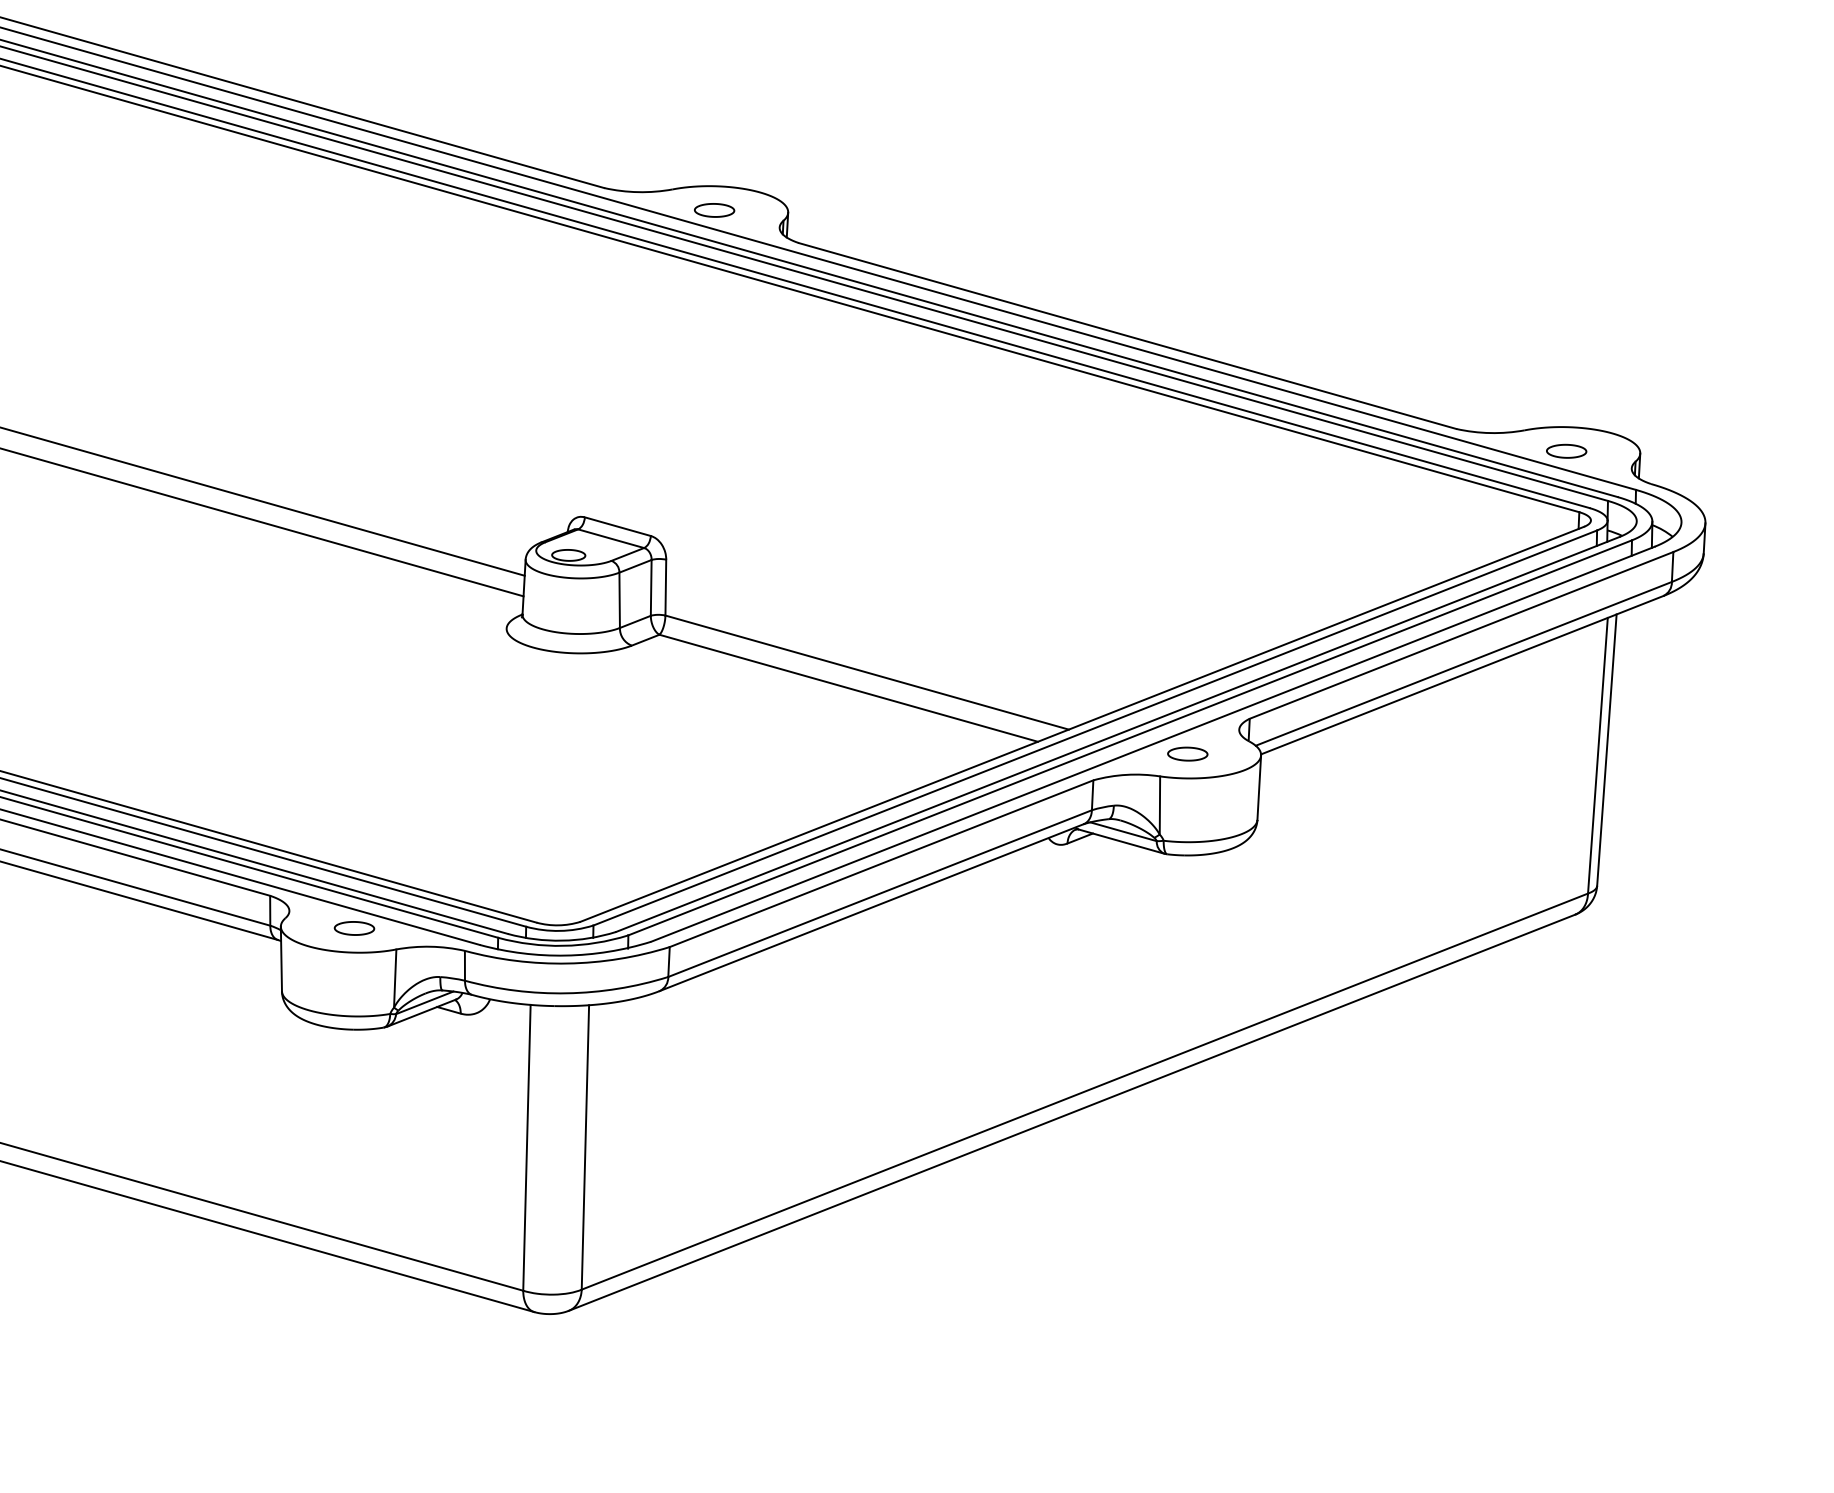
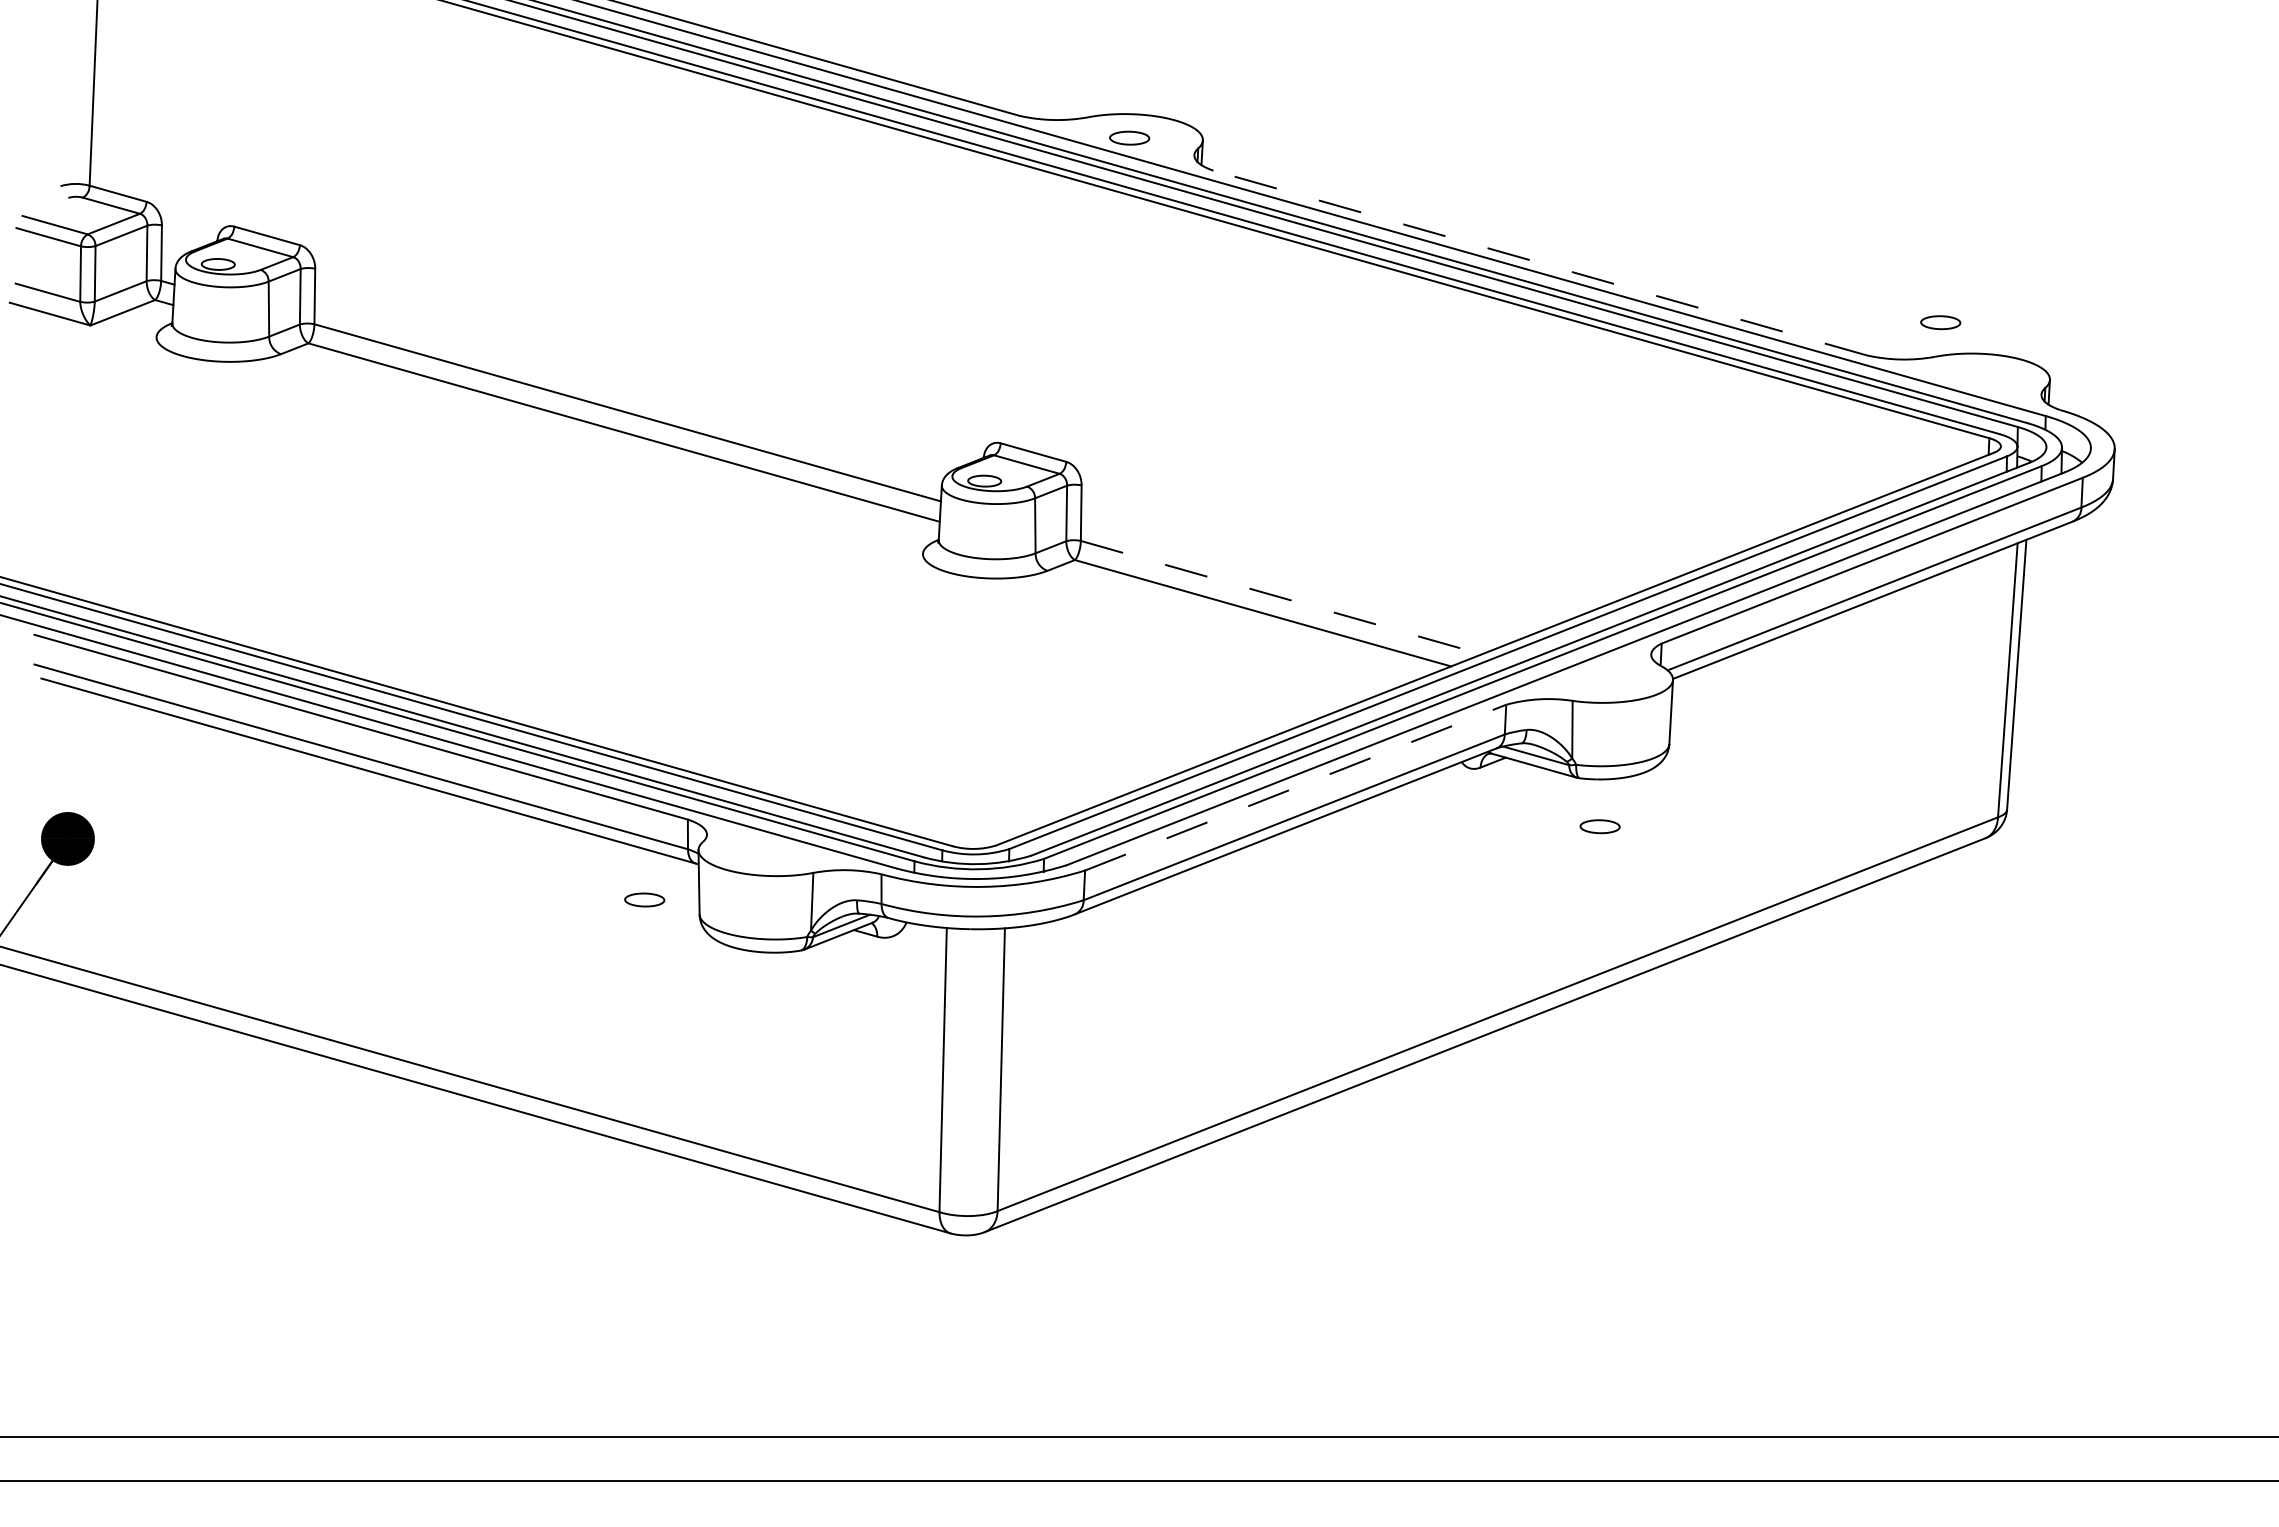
line: (1127, 336) -> (1540, 263), solid -> dashed
part: (1566, 451) -> (1940, 322), moved
line: (867, 672) -> (1281, 597), solid -> dashed
part: (1187, 753) -> (1599, 826), moved
line: (882, 863) -> (1296, 787), solid -> dashed
part: (354, 927) -> (644, 899), moved

